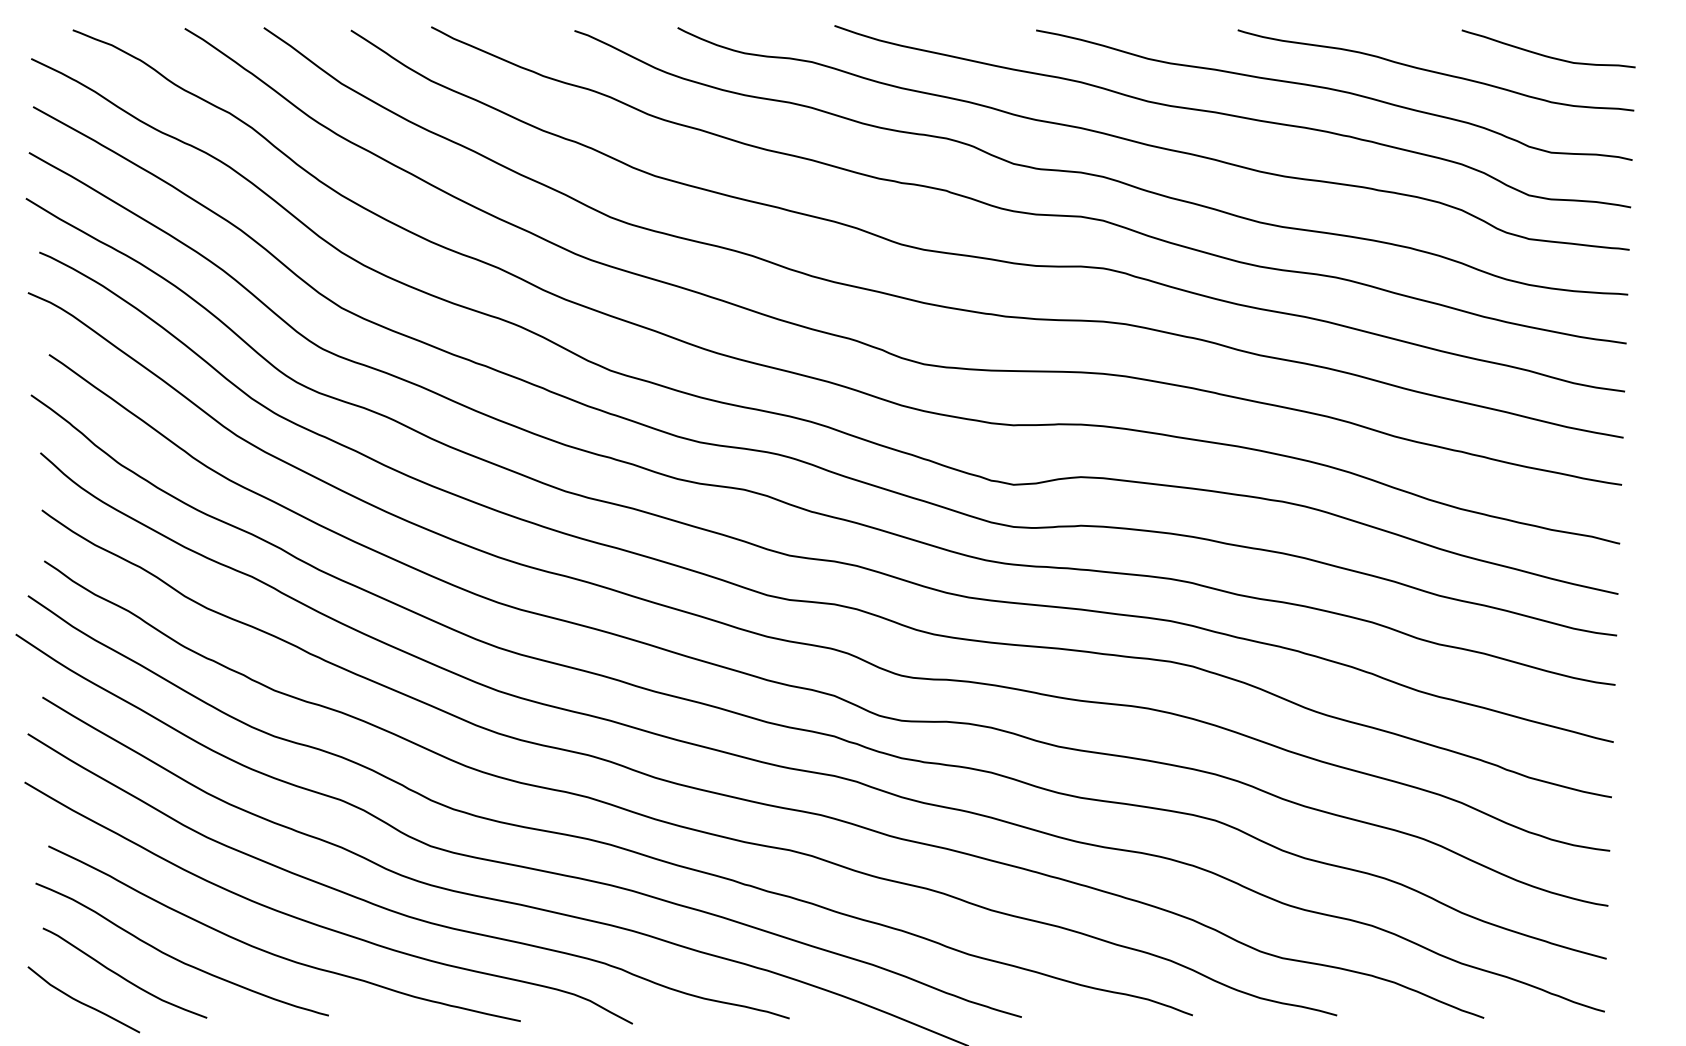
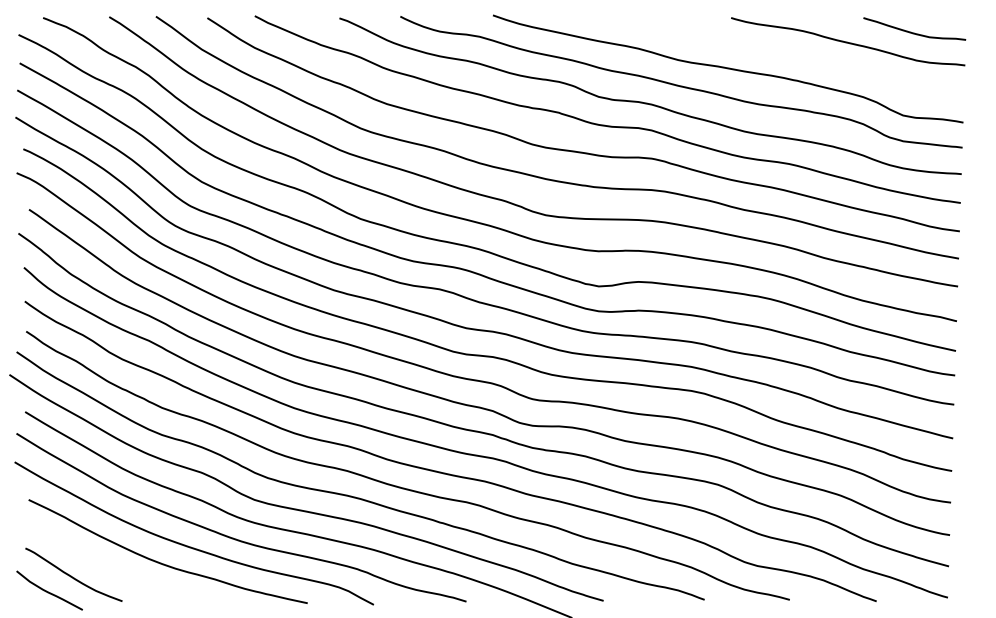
curve: (1334, 92) -> (788, 54), removed
curve: (176, 957) -> (104, 565), removed

